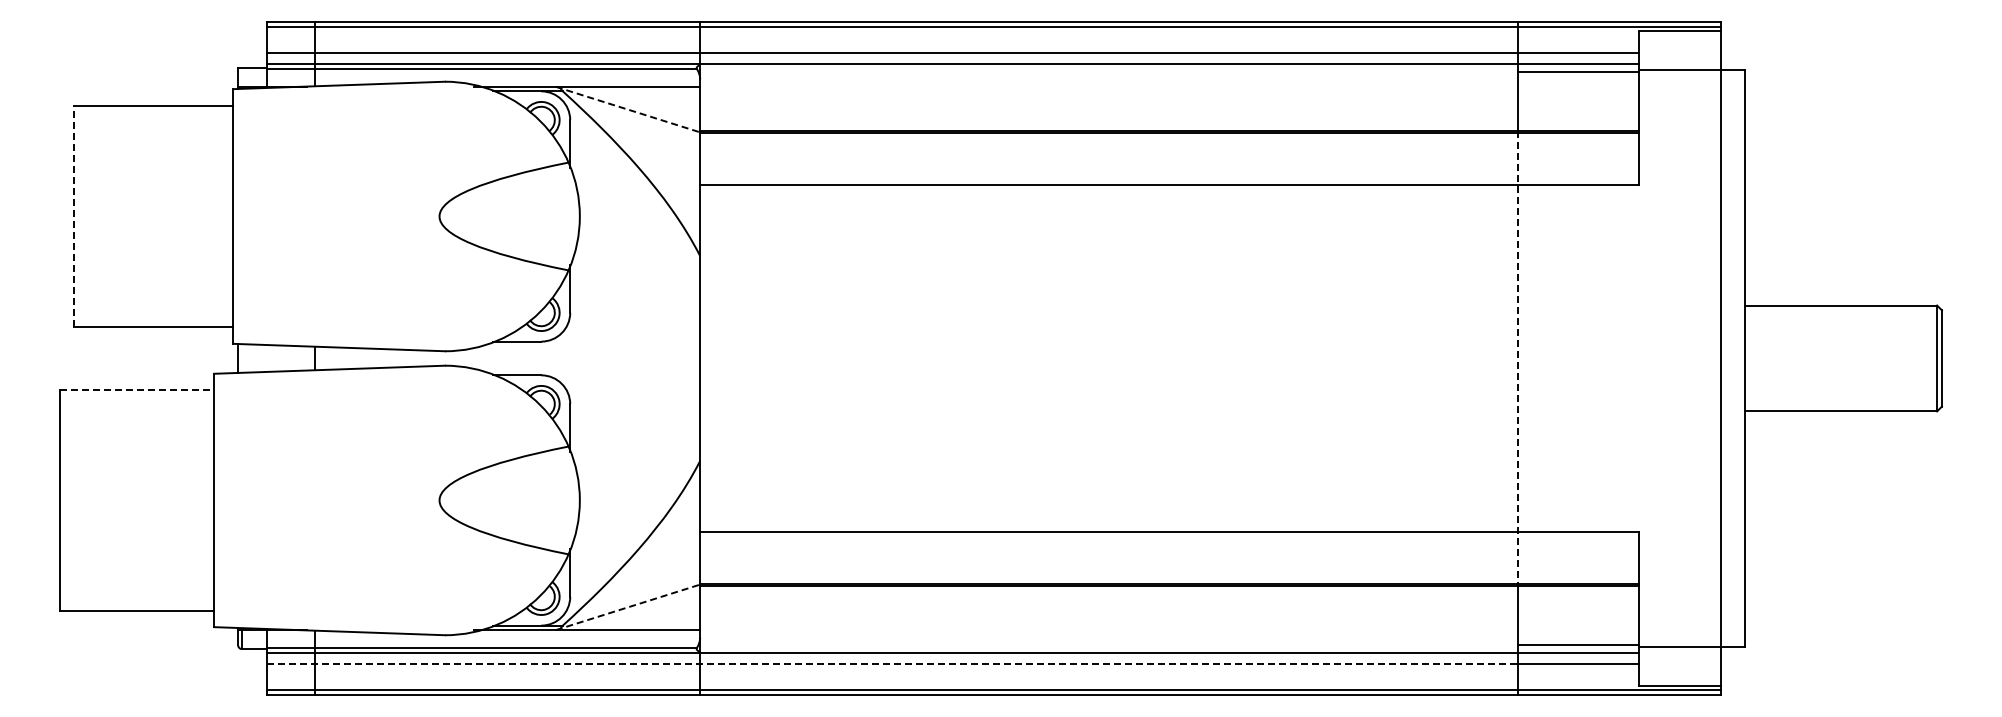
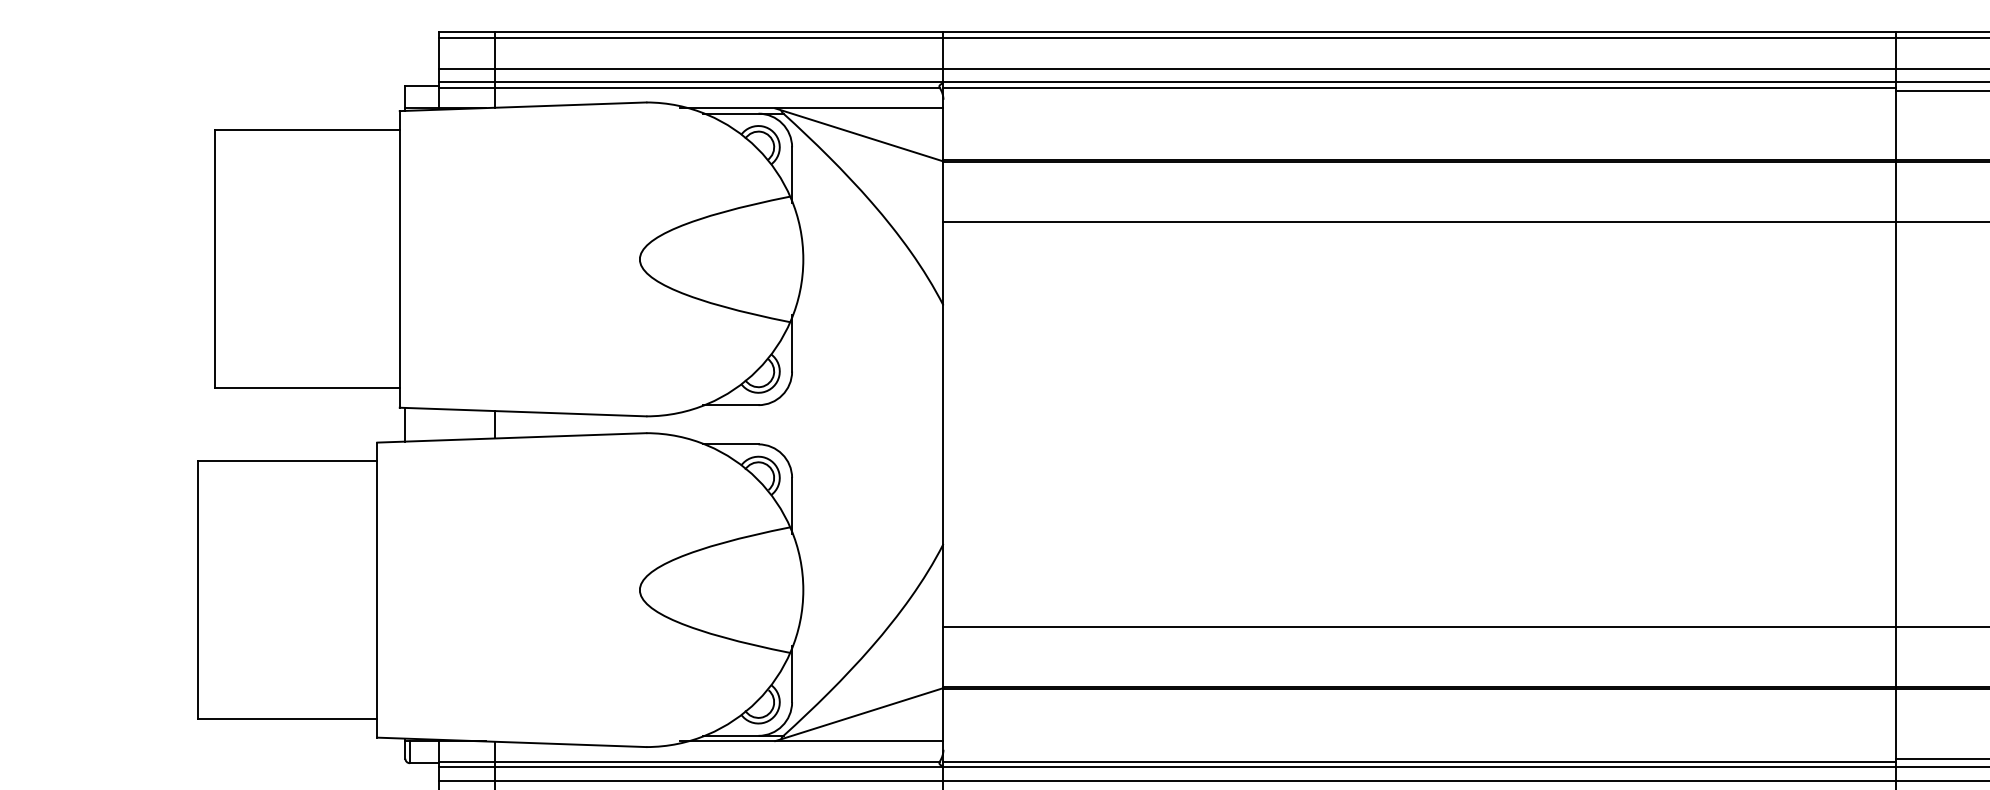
line: (1109, 69) -> (1420, 88), added
line: (627, 109) -> (858, 134), dashed -> solid
line: (74, 216) -> (214, 259), dashed -> solid
line: (1518, 358) -> (1896, 424), dashed -> solid
line: (137, 389) -> (288, 460), dashed -> solid
line: (627, 607) -> (858, 714), dashed -> solid
line: (1109, 647) -> (1420, 761), added
line: (892, 664) -> (1167, 781), dashed -> solid

